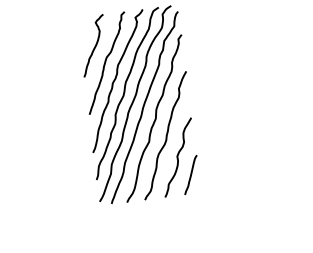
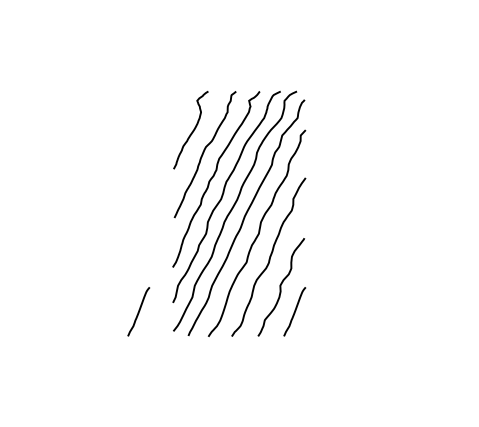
curve: (71, 189) -> (138, 311), added

